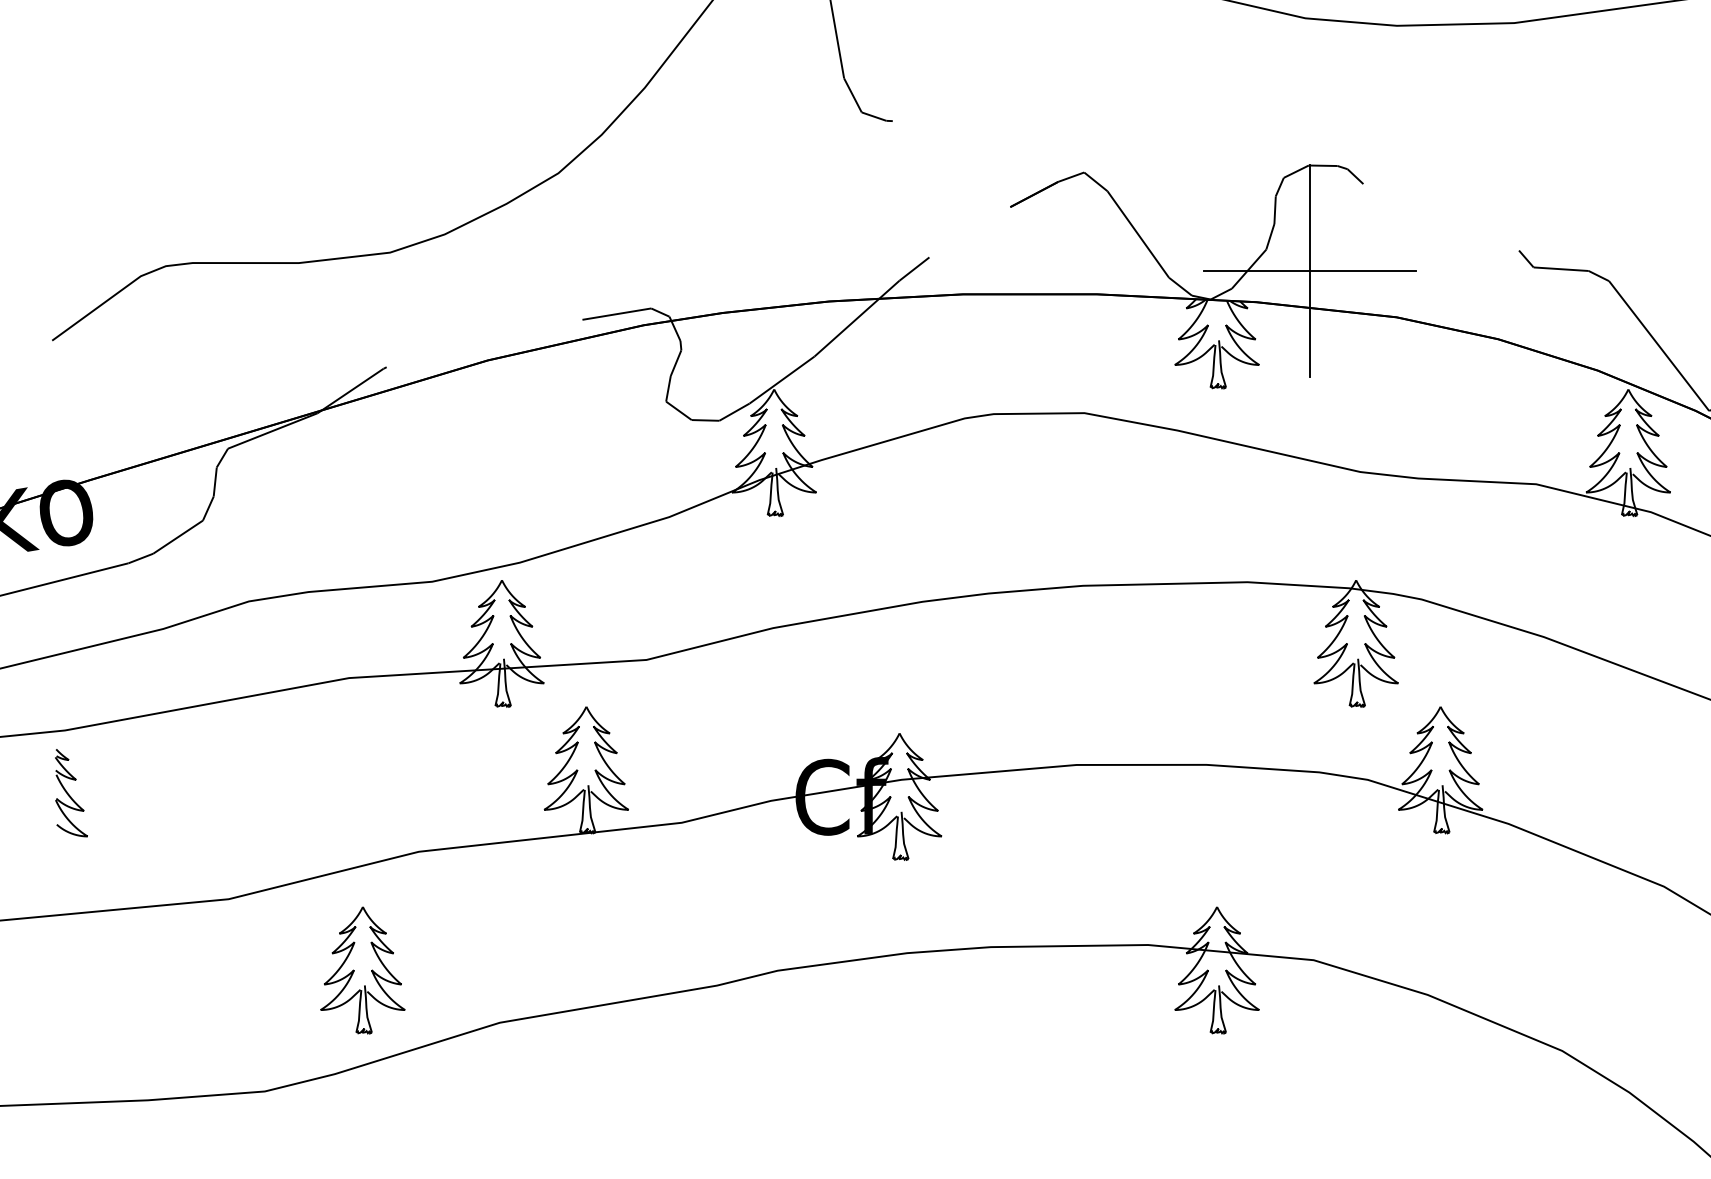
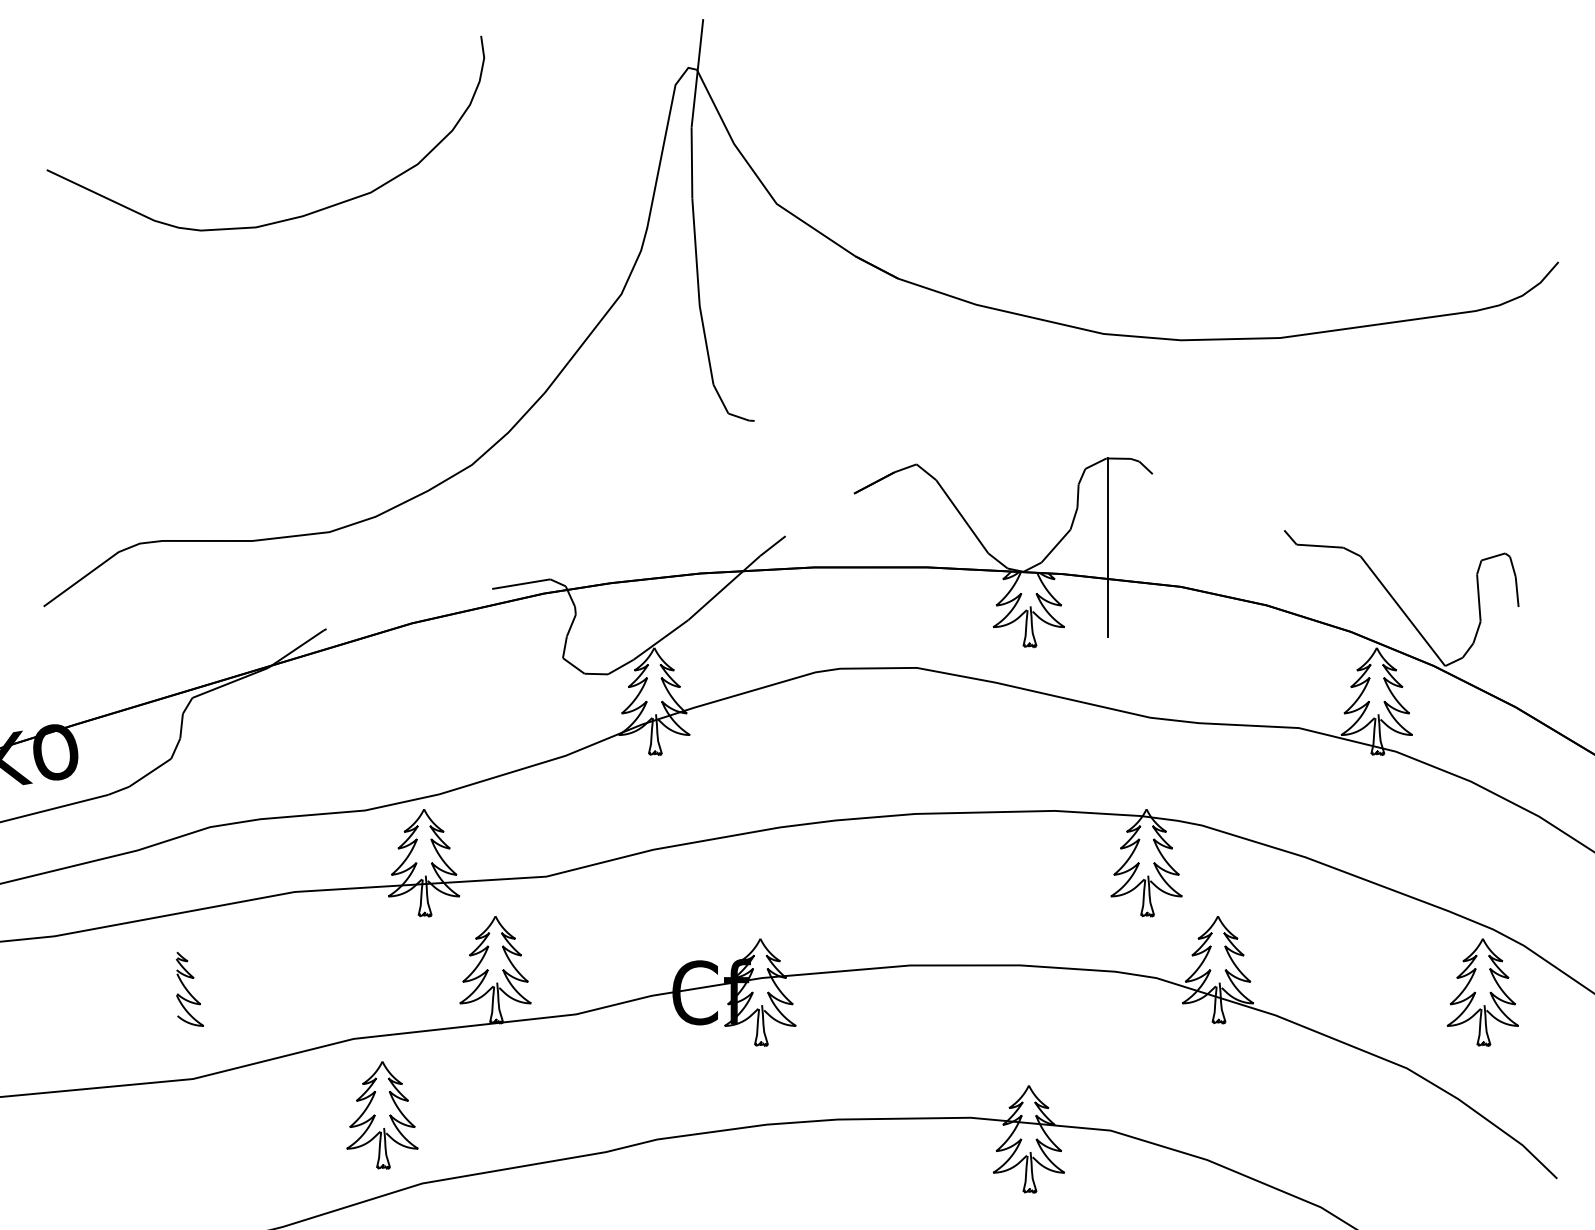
line: (1309, 270) -> (1107, 547), removed
part: (70, 792) -> (189, 988), moved
part: (362, 970) -> (382, 1115), moved

